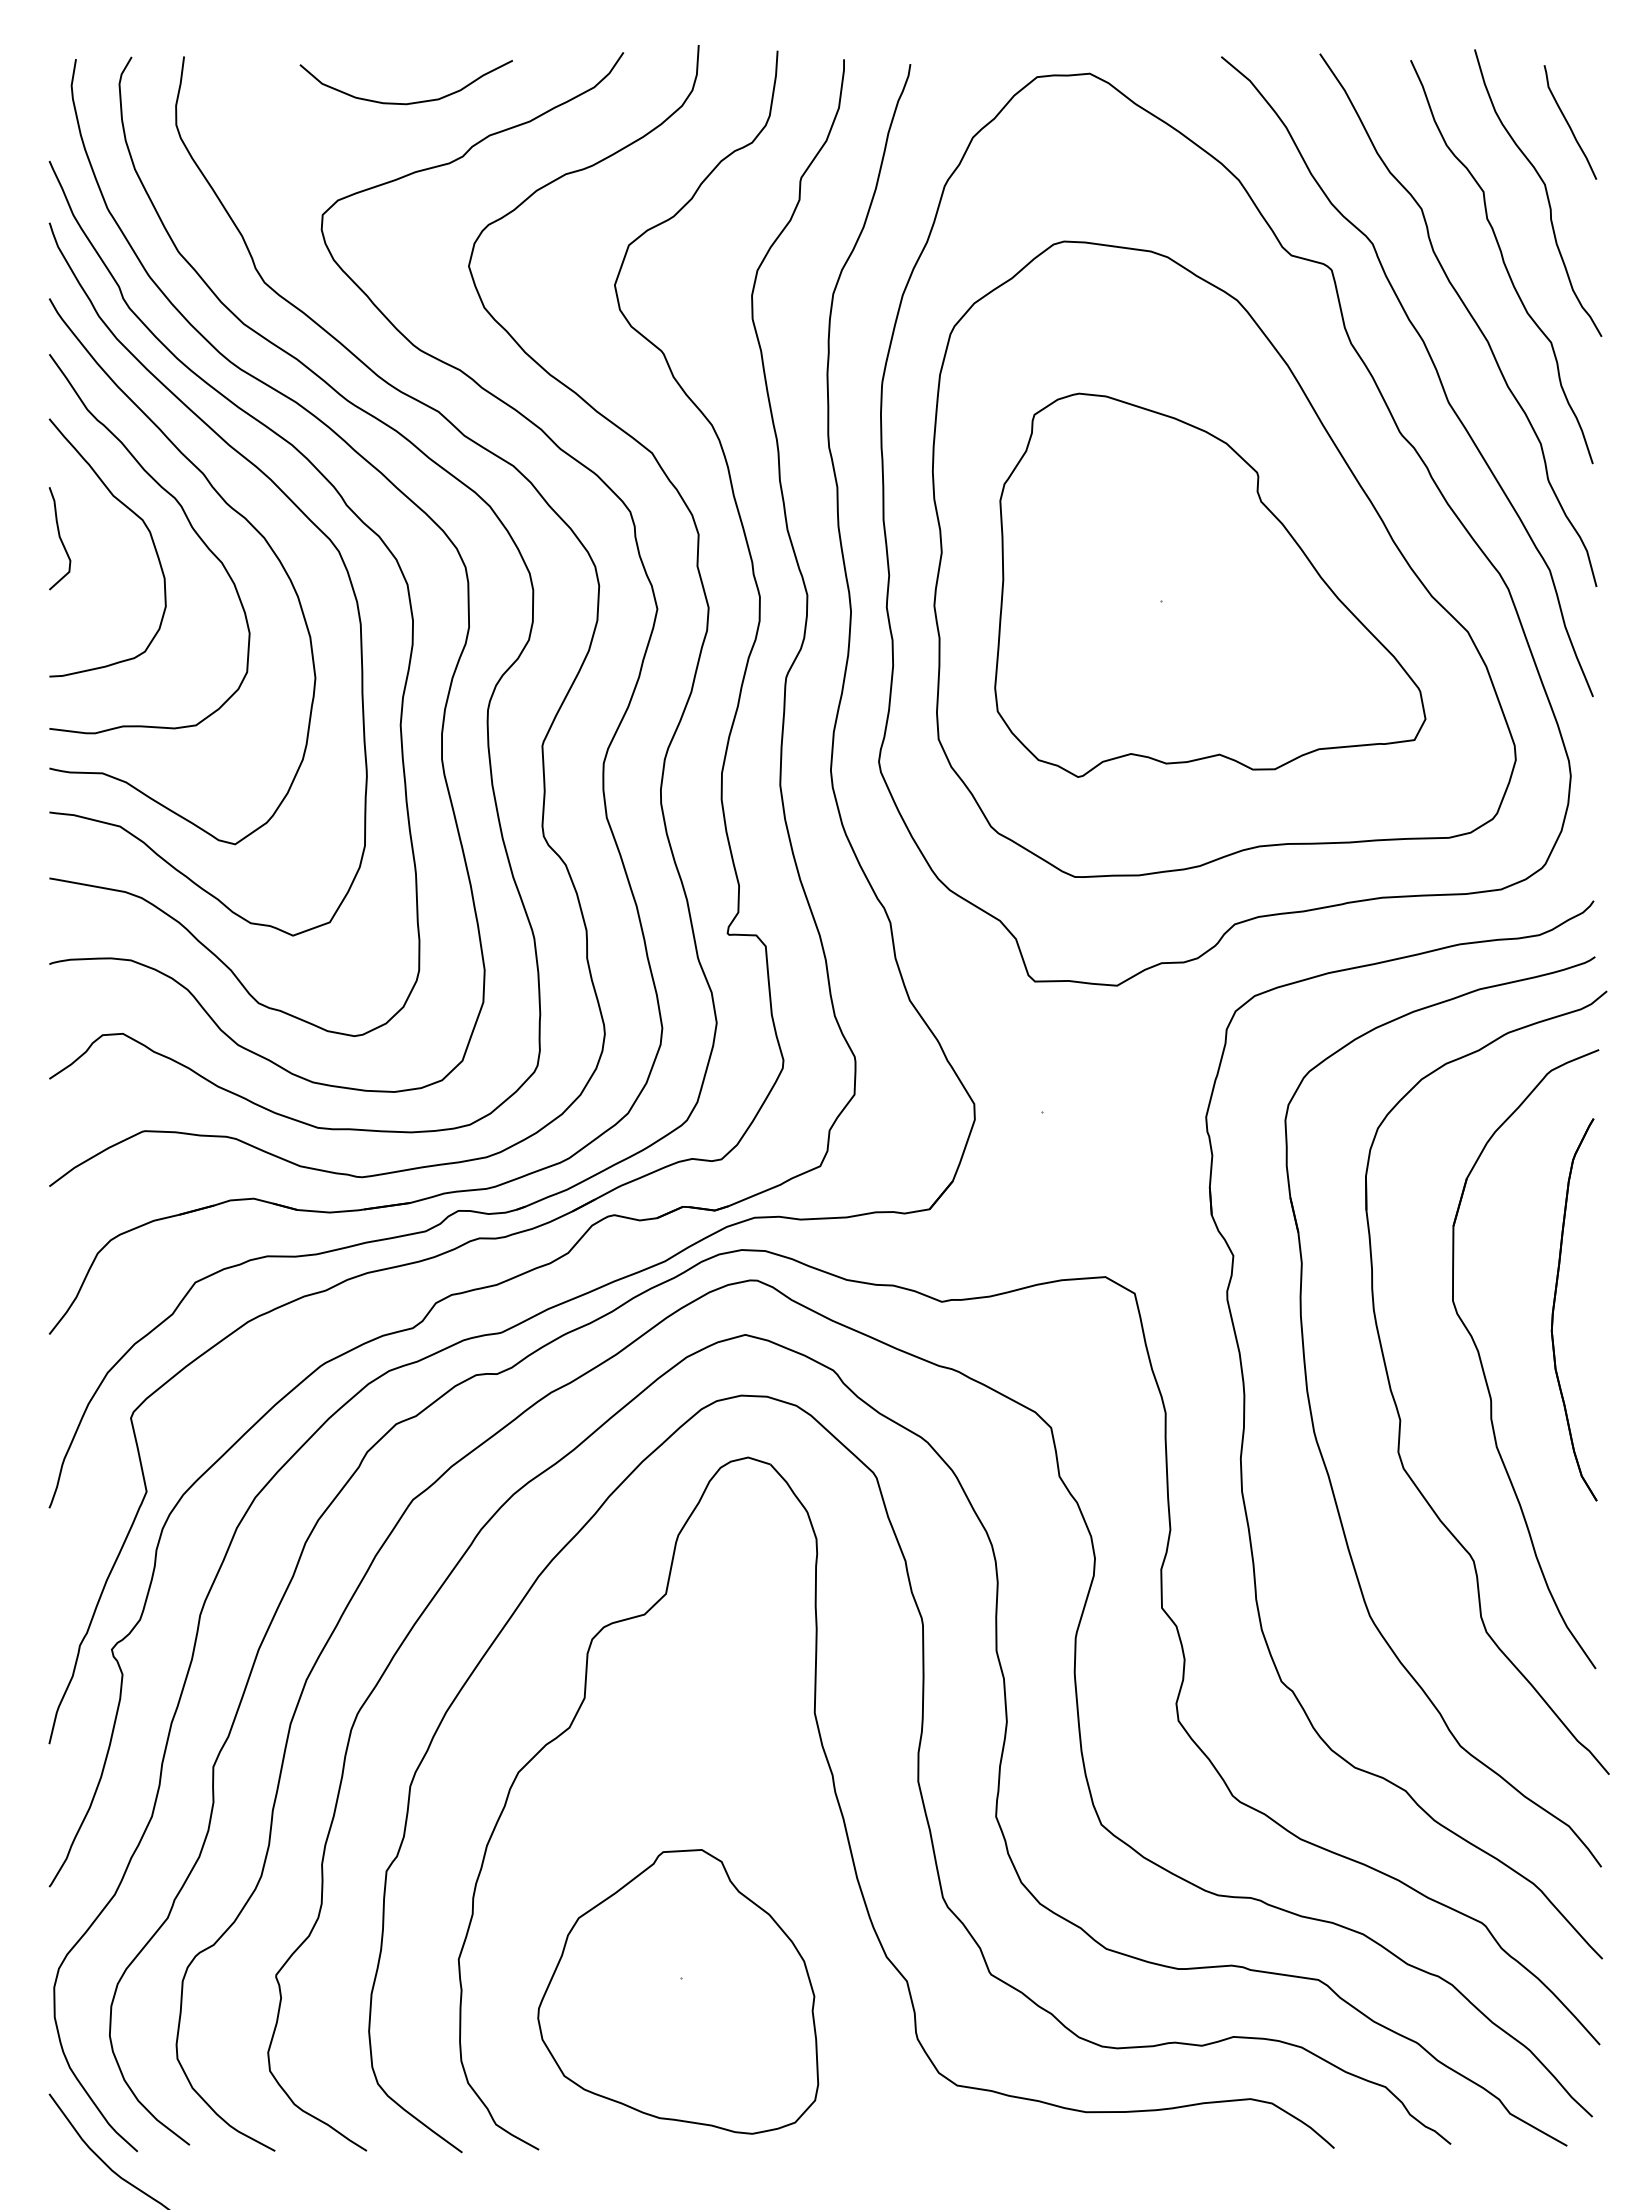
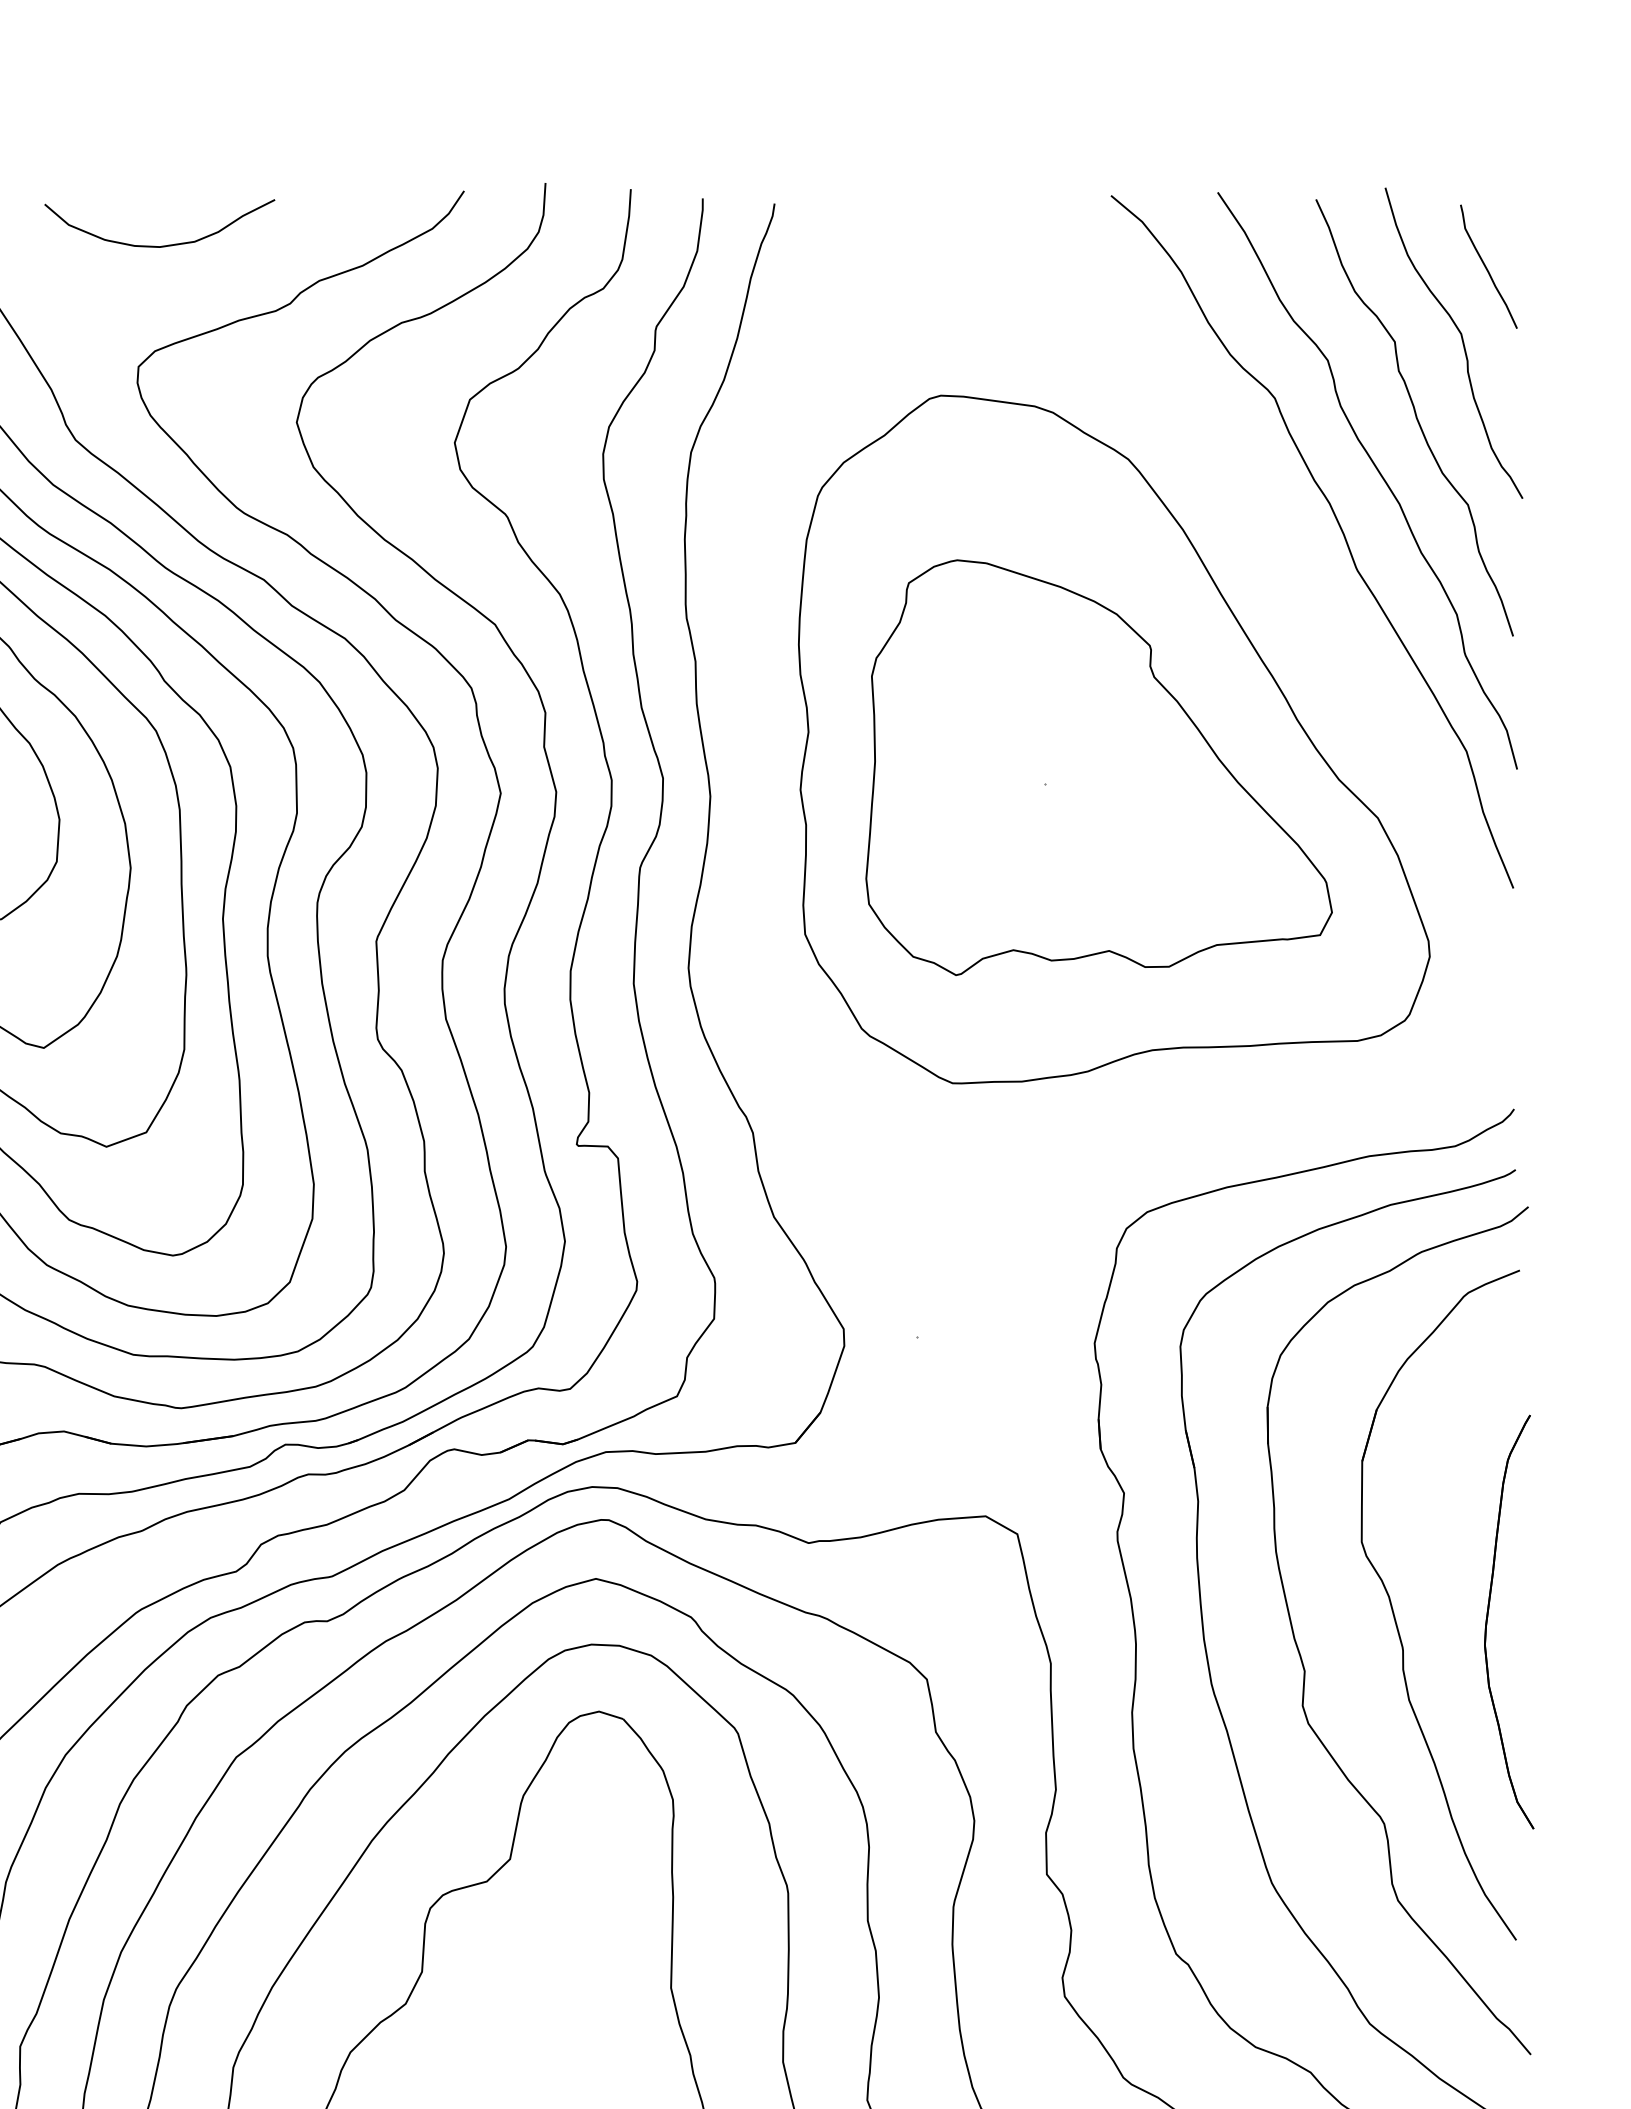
curve: (409, 102) -> (163, 245), moved
part: (1224, 529) -> (1114, 707), removed
part: (1555, 1303) -> (1488, 1615), moved

